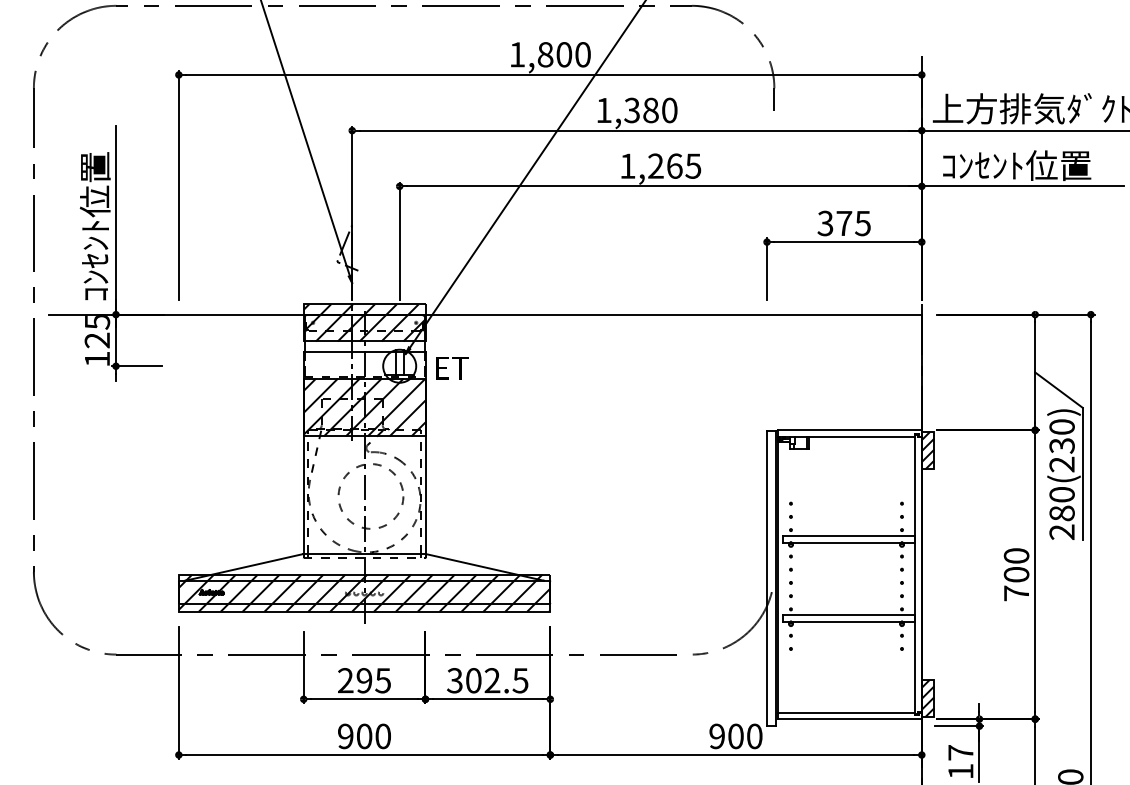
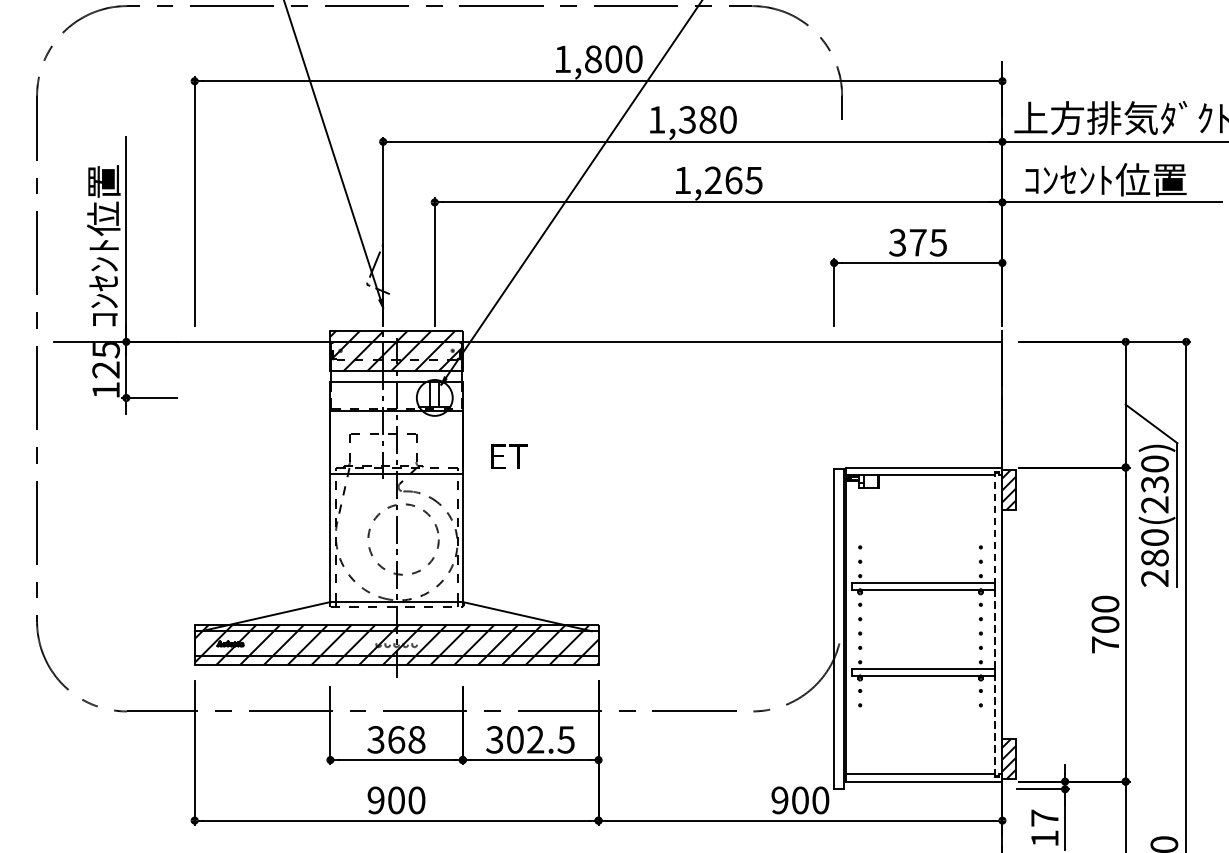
text: (452, 368) -> (509, 456), moved
hatch: (364, 407) -> (396, 442), removed
line: (915, 574) -> (995, 624), solid -> dashed
text: (364, 680) -> (396, 739), 295 -> 368

